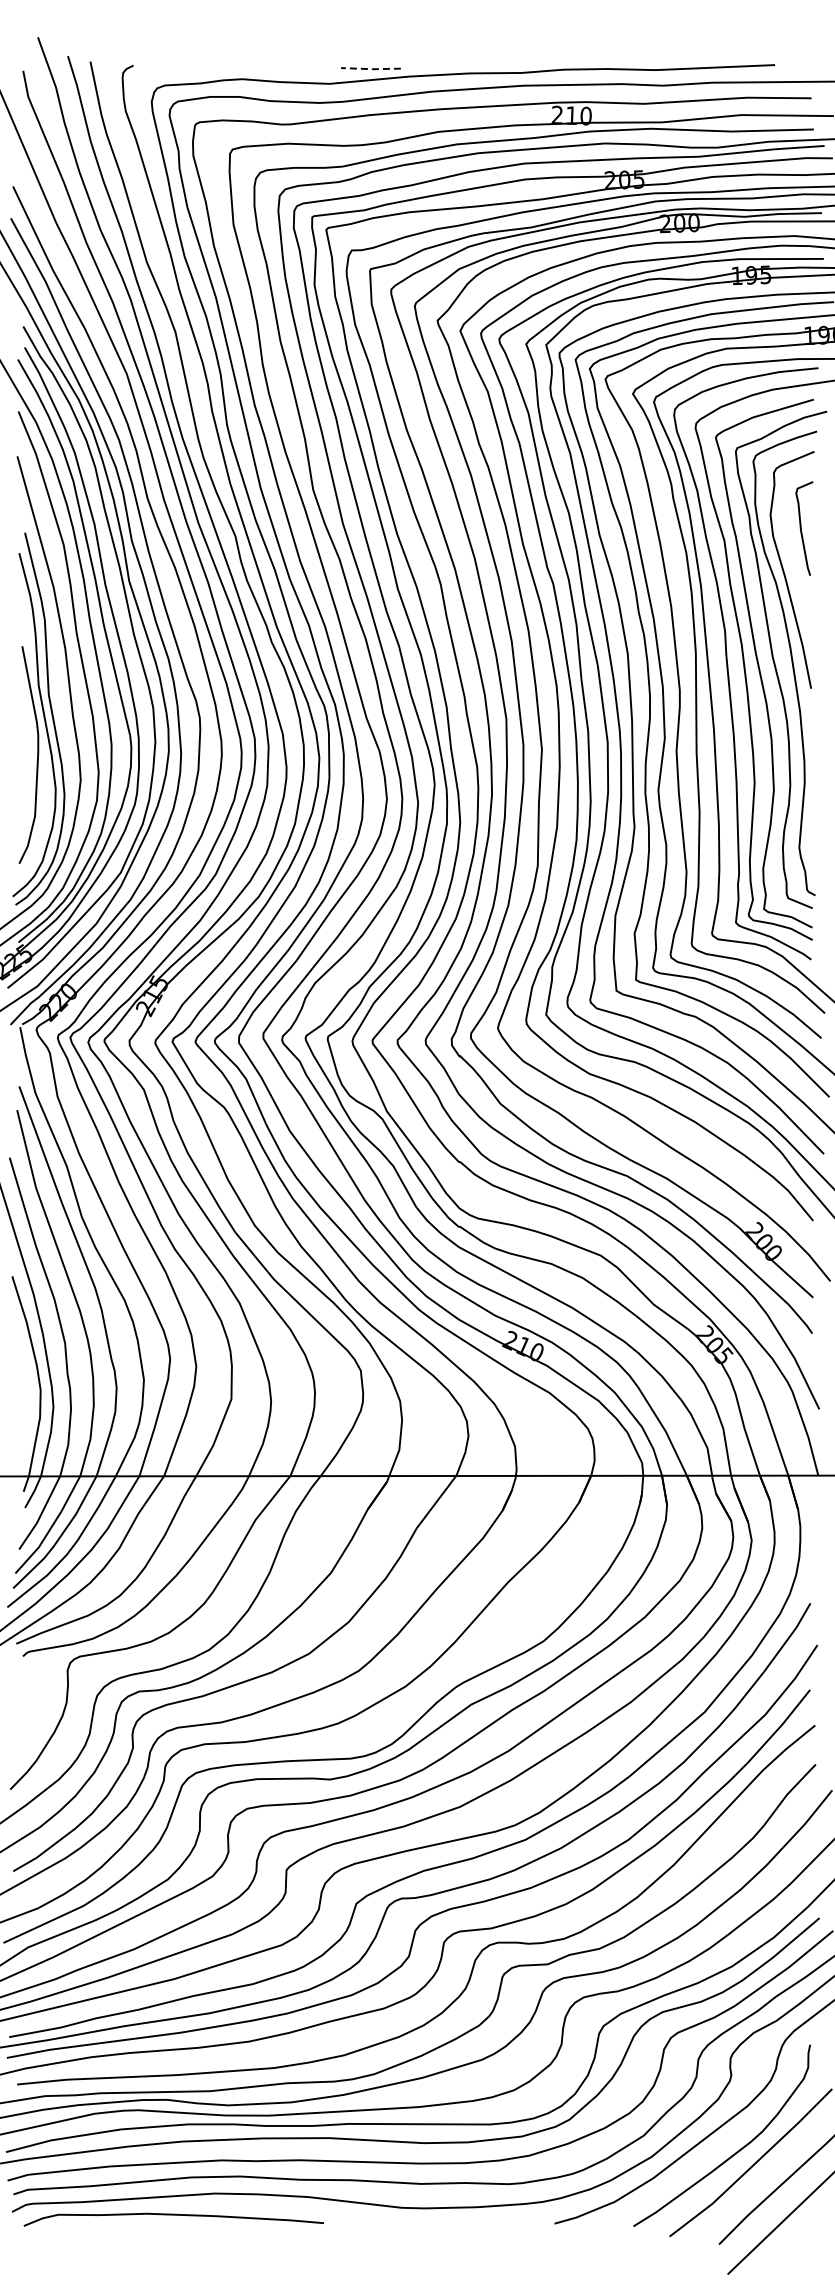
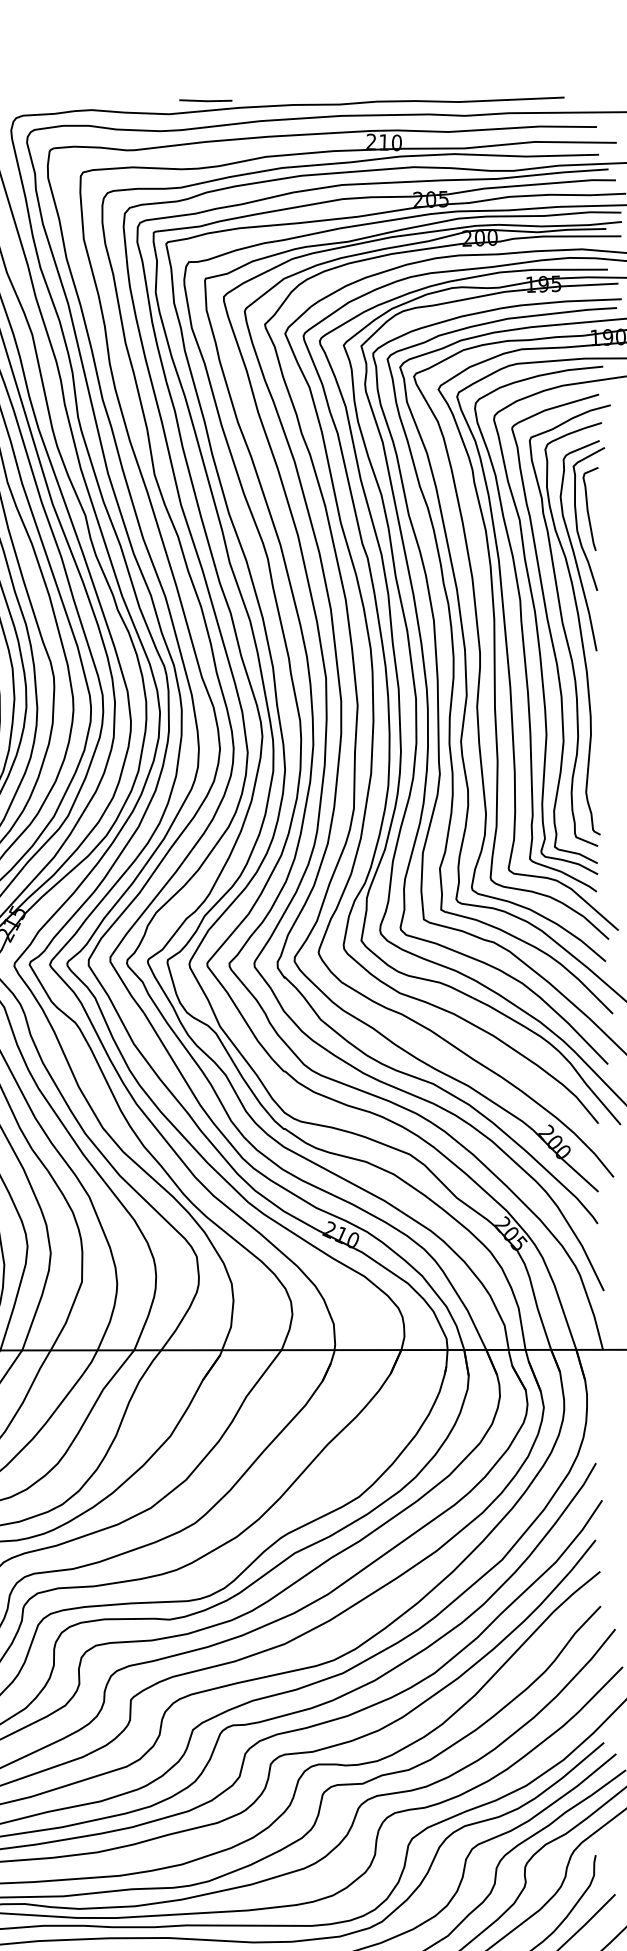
line: (370, 69) -> (205, 101), dashed -> solid
curve: (789, 540) -> (577, 519), added

